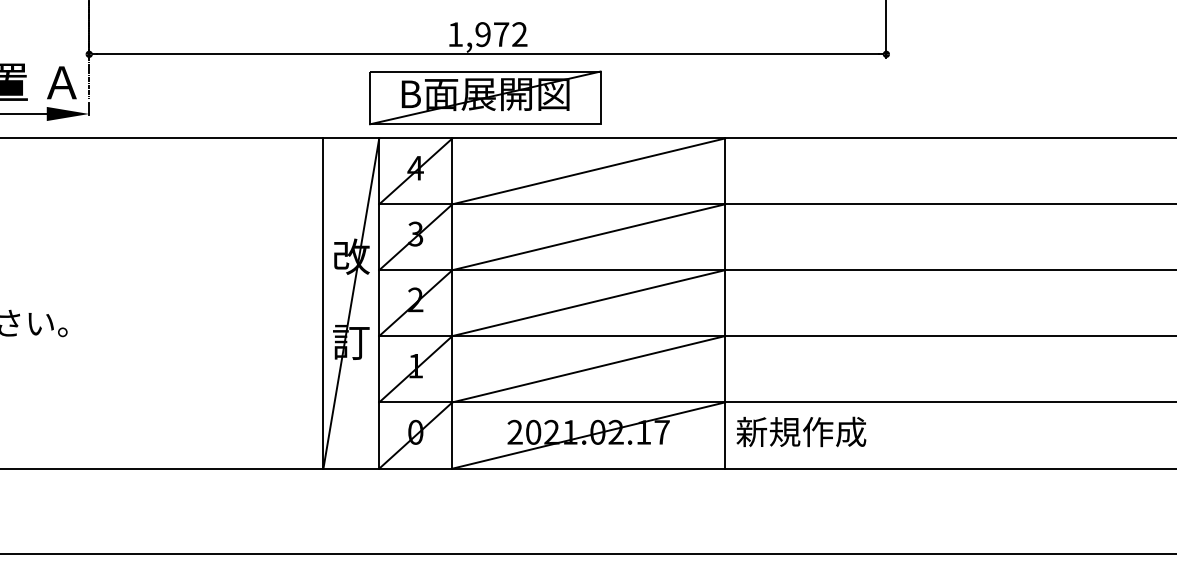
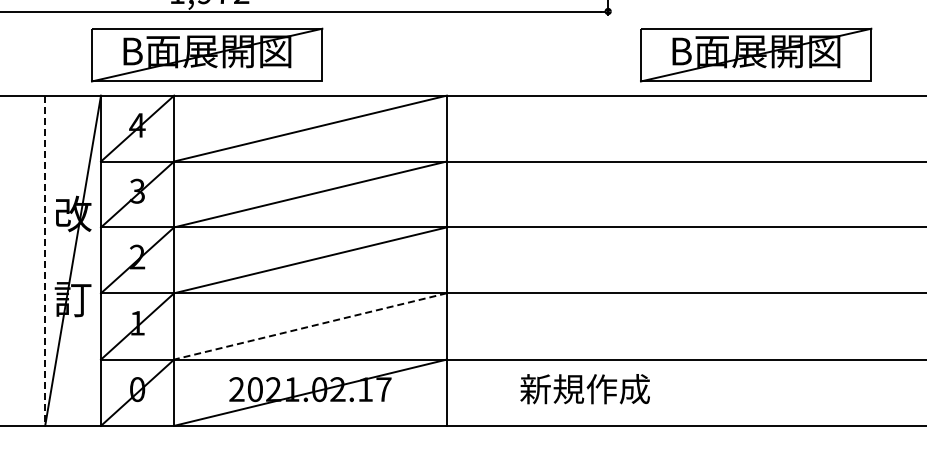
part: (1034, 97) -> (756, 54), added
line: (323, 304) -> (45, 261), solid -> dashed
line: (588, 369) -> (310, 326), solid -> dashed
text: (801, 431) -> (585, 388), moved

